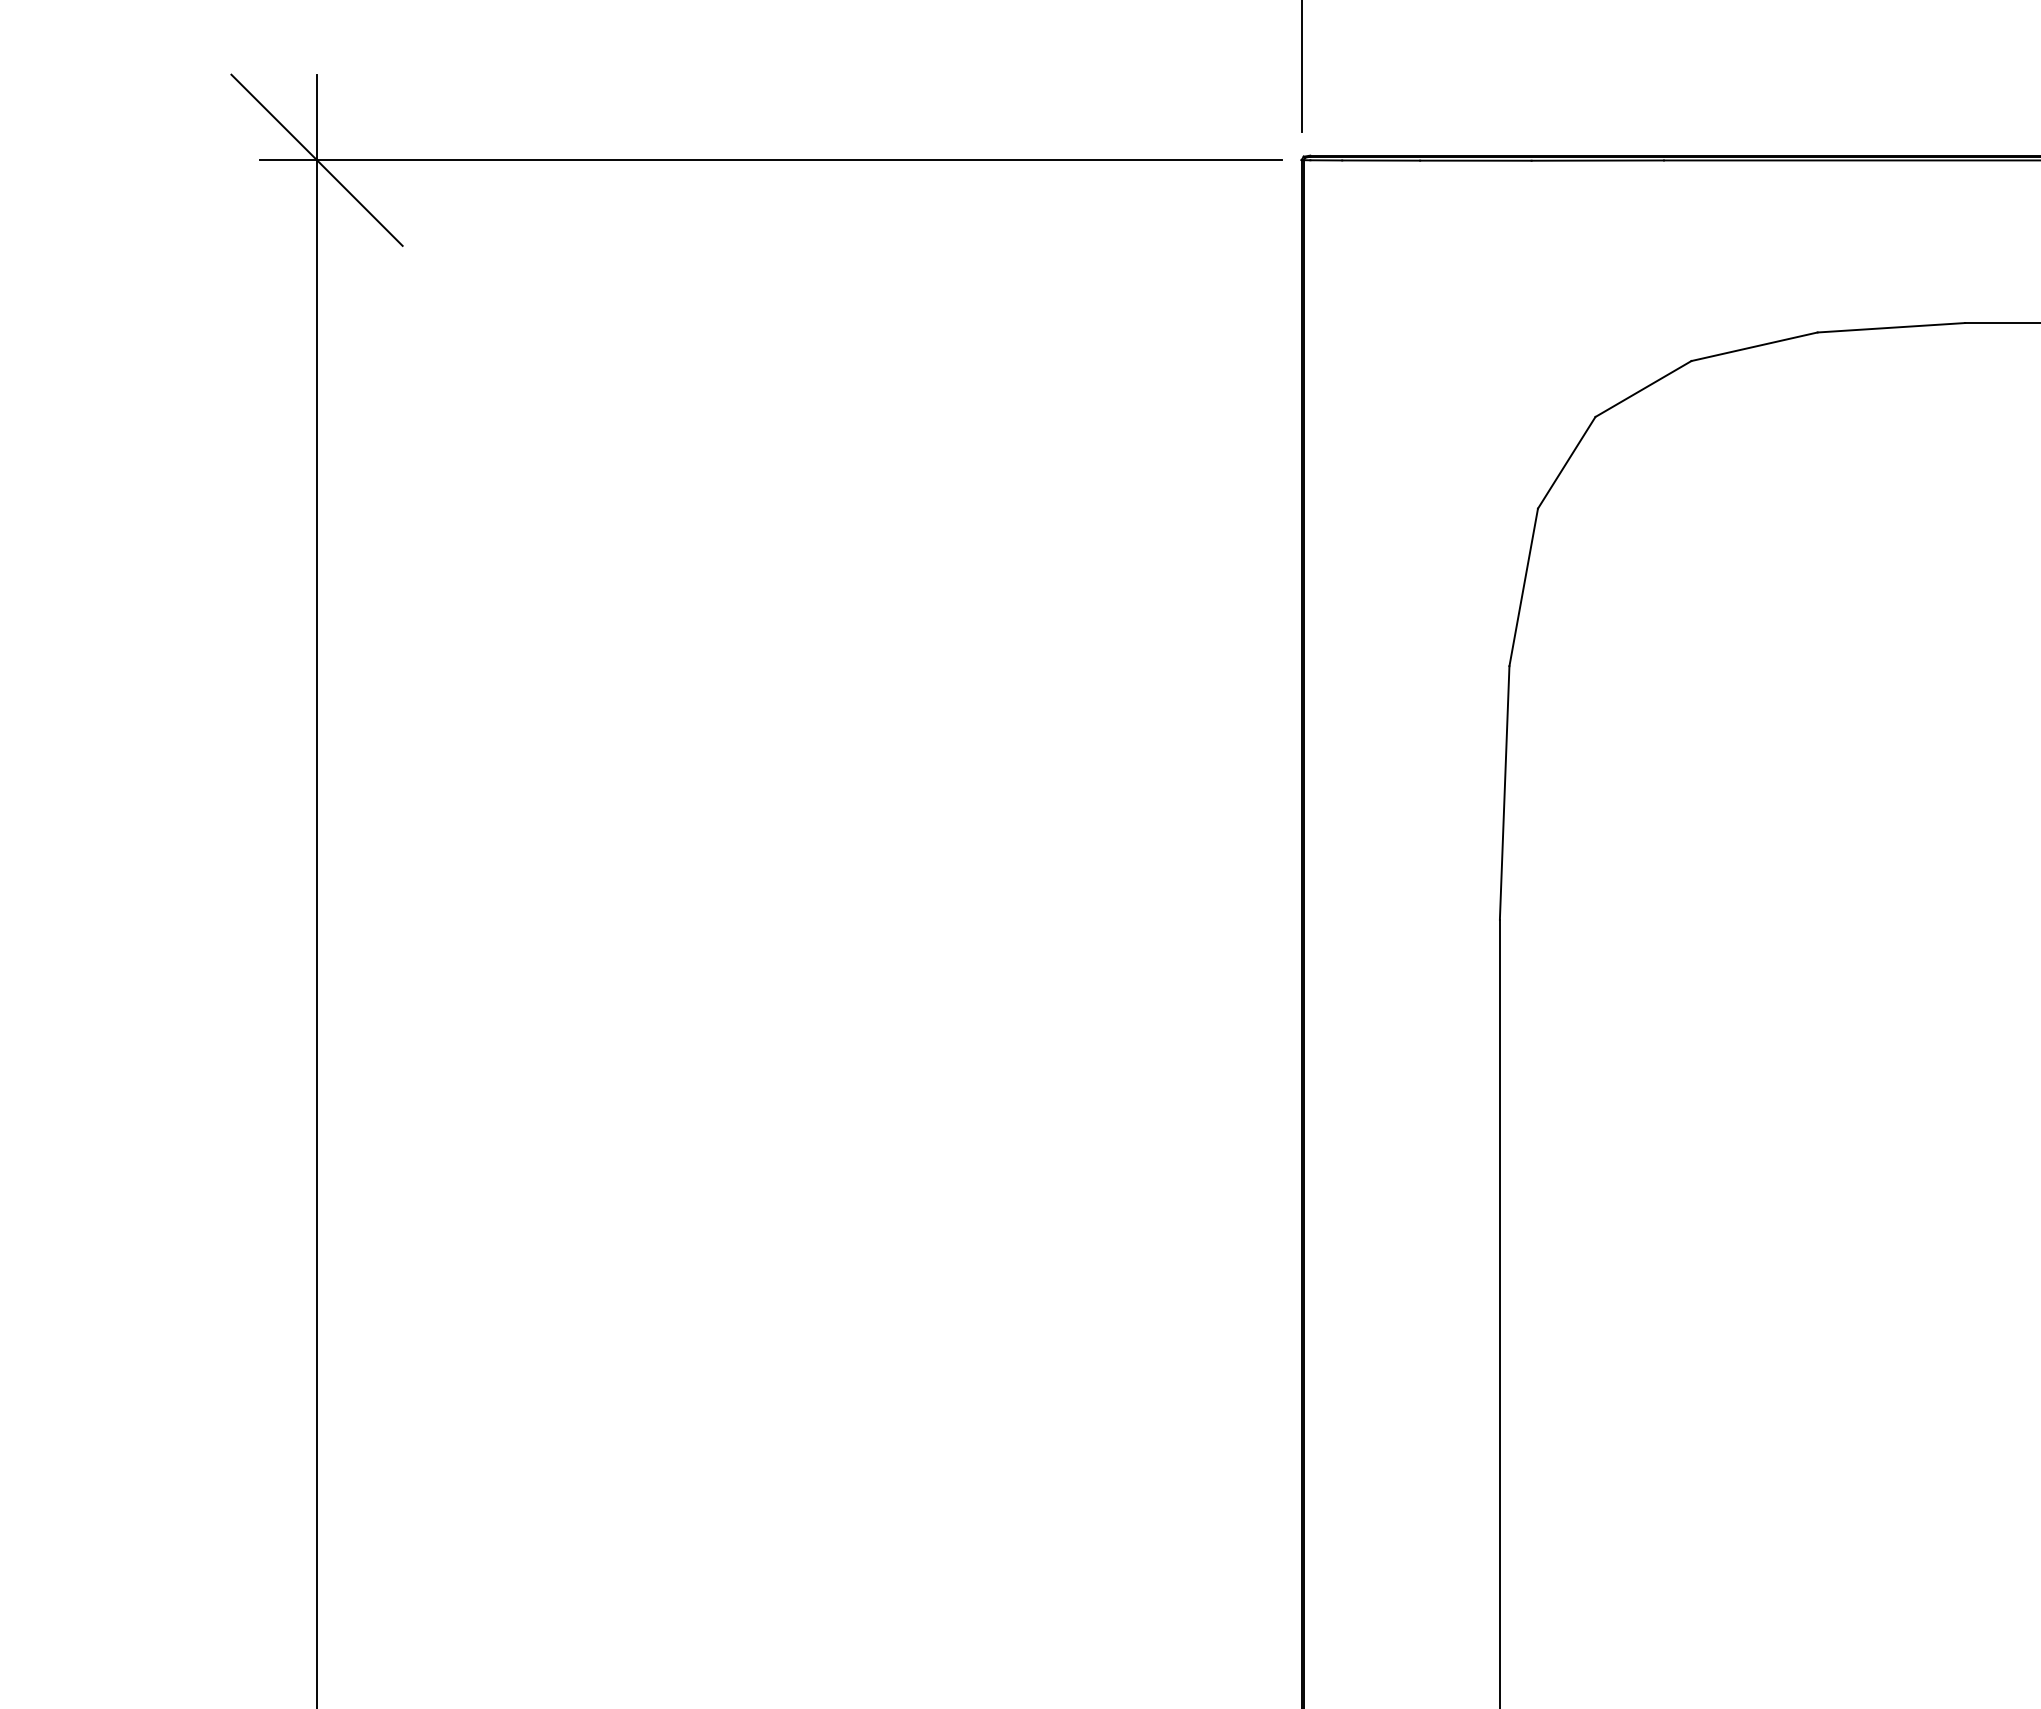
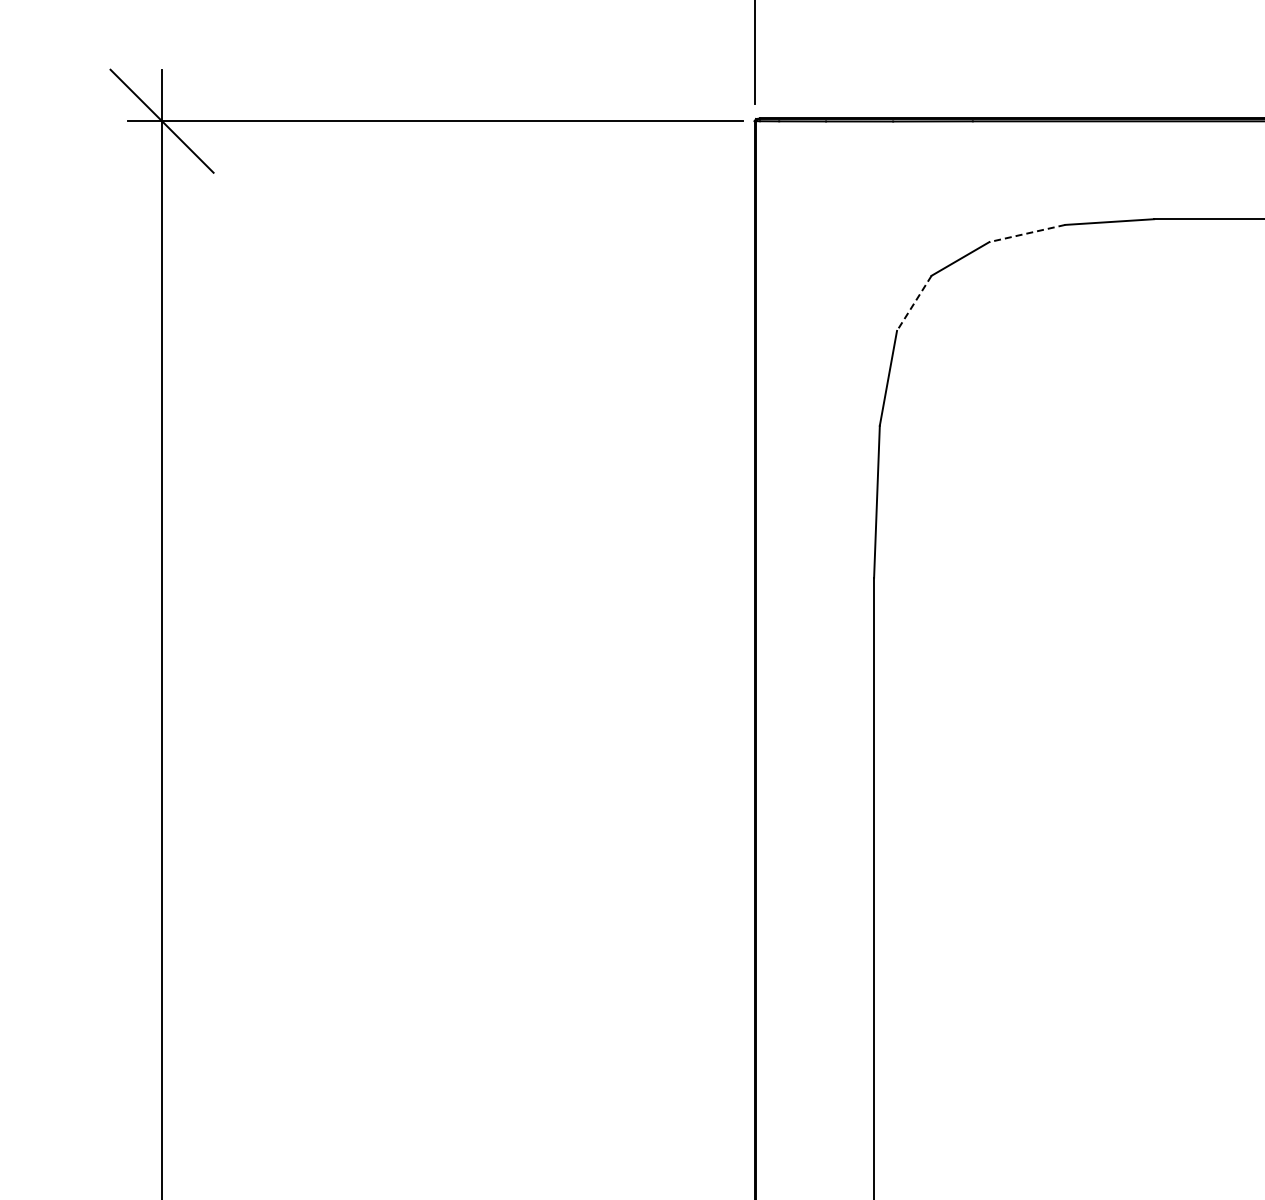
line: (1754, 346) -> (1027, 233), solid -> dashed
line: (1567, 463) -> (914, 303), solid -> dashed

